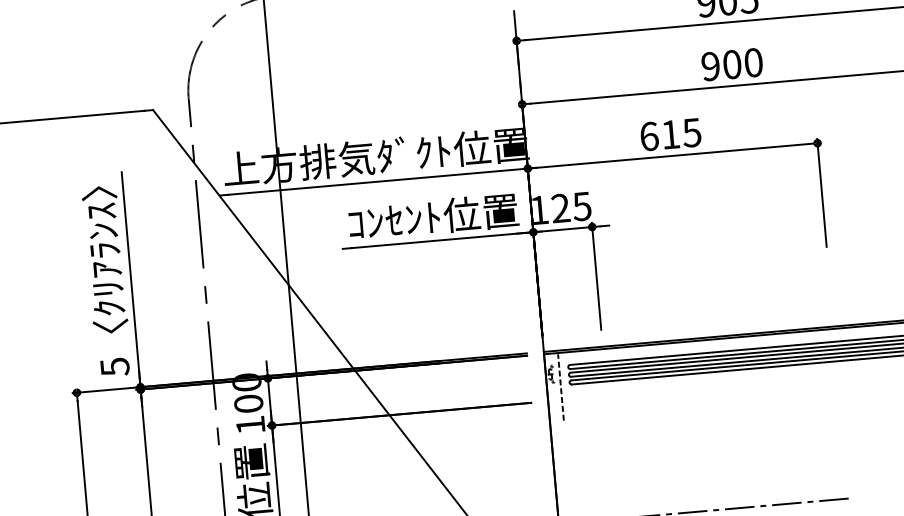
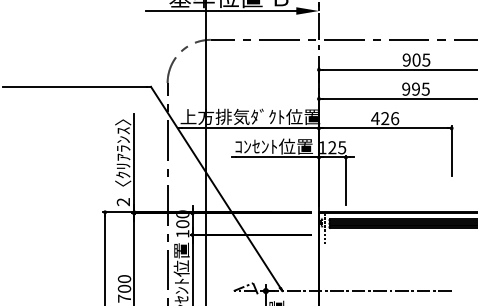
text: (741, 62) -> (420, 88), 900 -> 995
text: (671, 134) -> (385, 118), 615 -> 426
text: (115, 367) -> (123, 202), 5 -> 2

